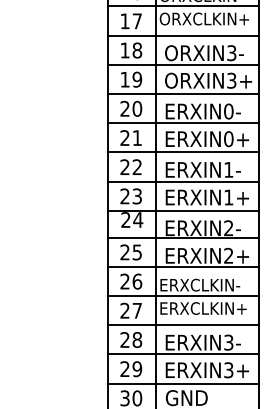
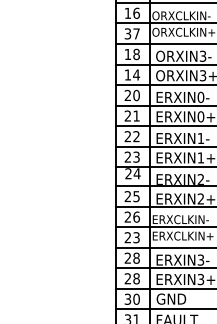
text: (124, 20) -> (127, 33), 17 -> 37
text: (137, 78) -> (136, 74), 19 -> 14
text: (137, 310) -> (136, 237), 27 -> 23
text: (137, 368) -> (136, 278), 29 -> 28

